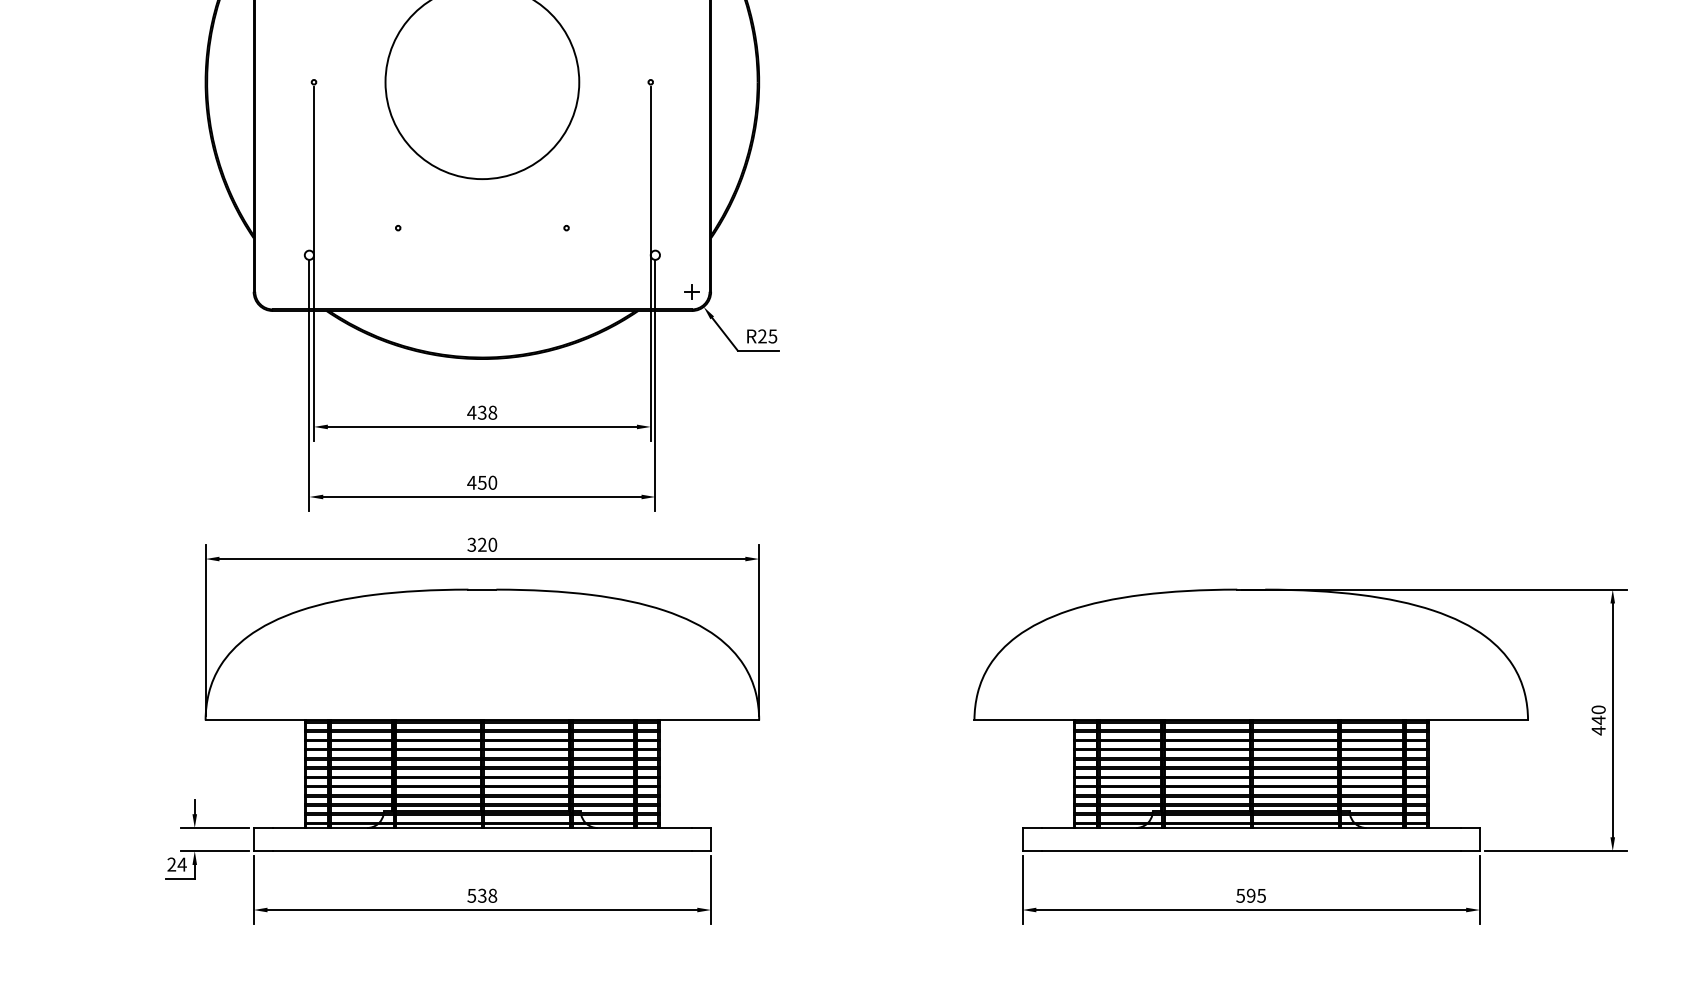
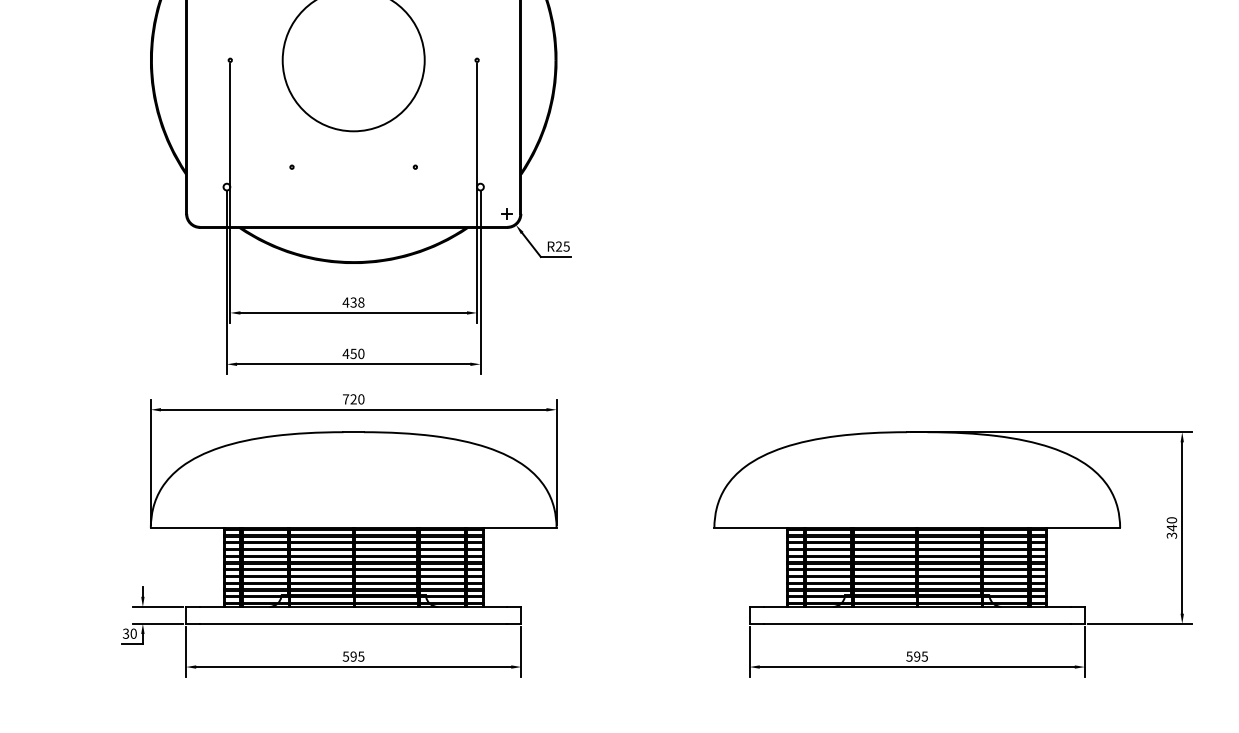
text: (471, 545) -> (345, 399), 320 -> 720
text: (1598, 730) -> (1171, 535), 440 -> 340
text: (176, 864) -> (129, 633), 24 -> 30
text: (487, 895) -> (357, 656), 538 -> 595

